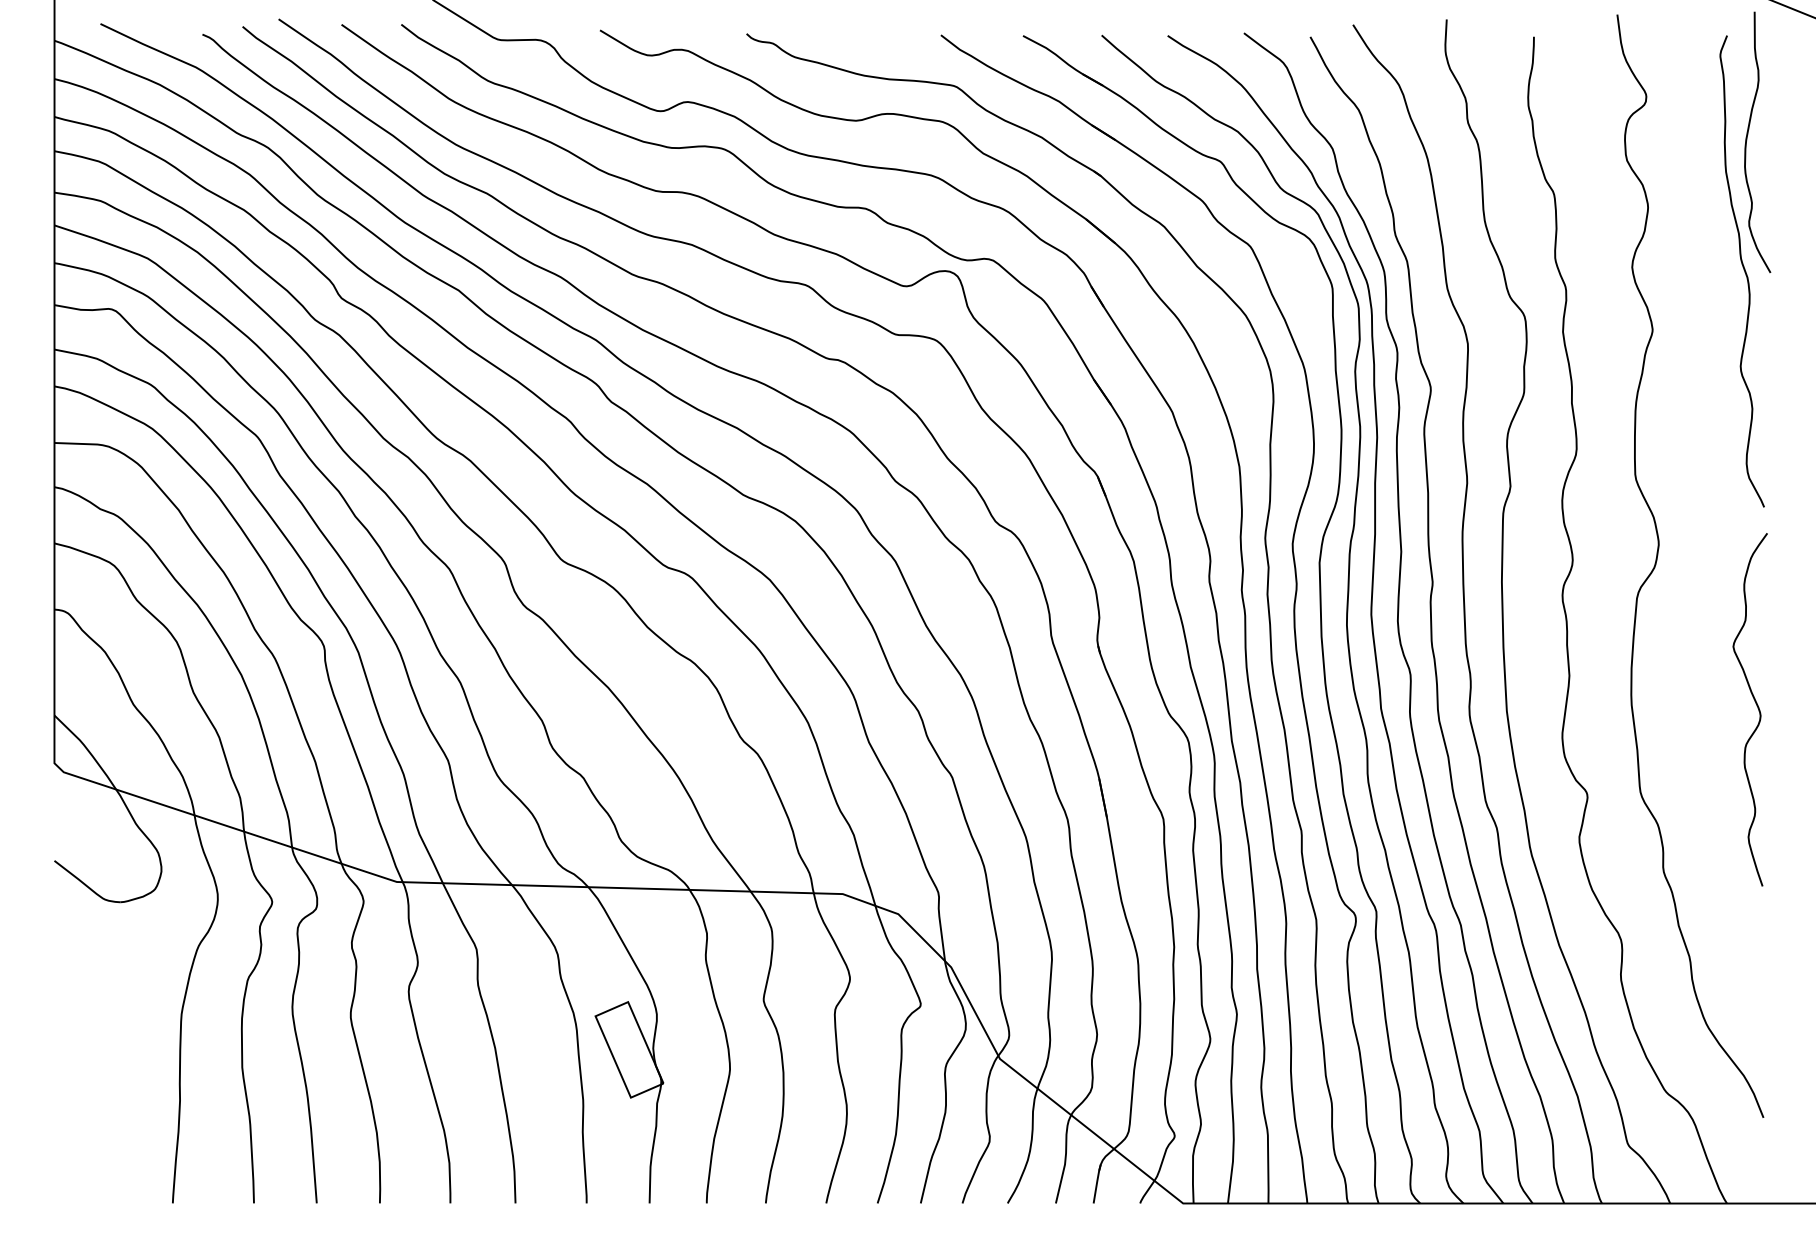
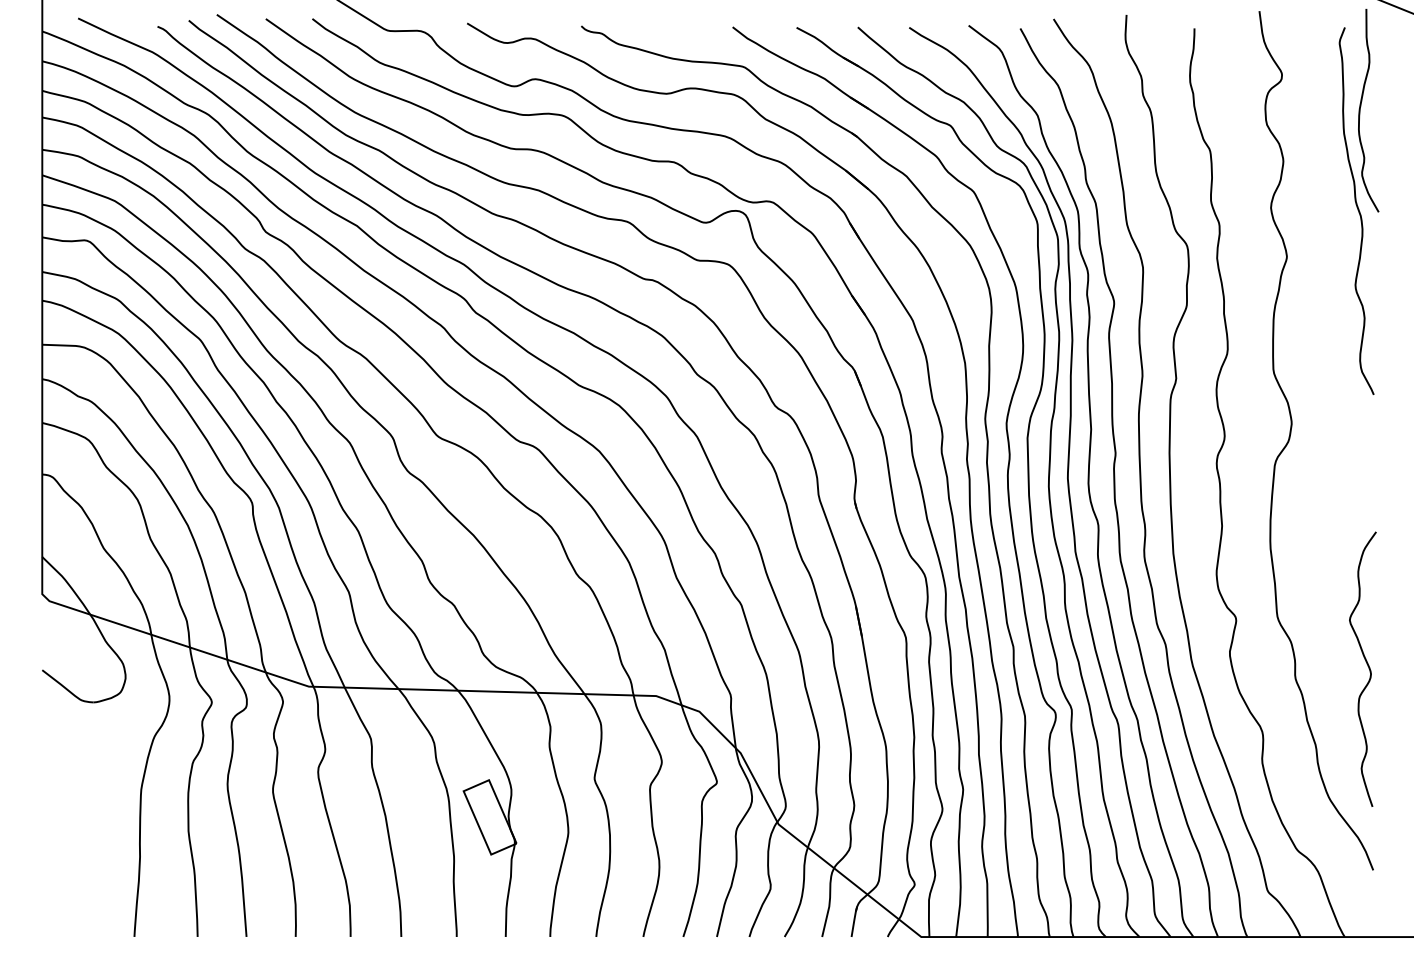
curve: (1756, 706) -> (1367, 666), moved

